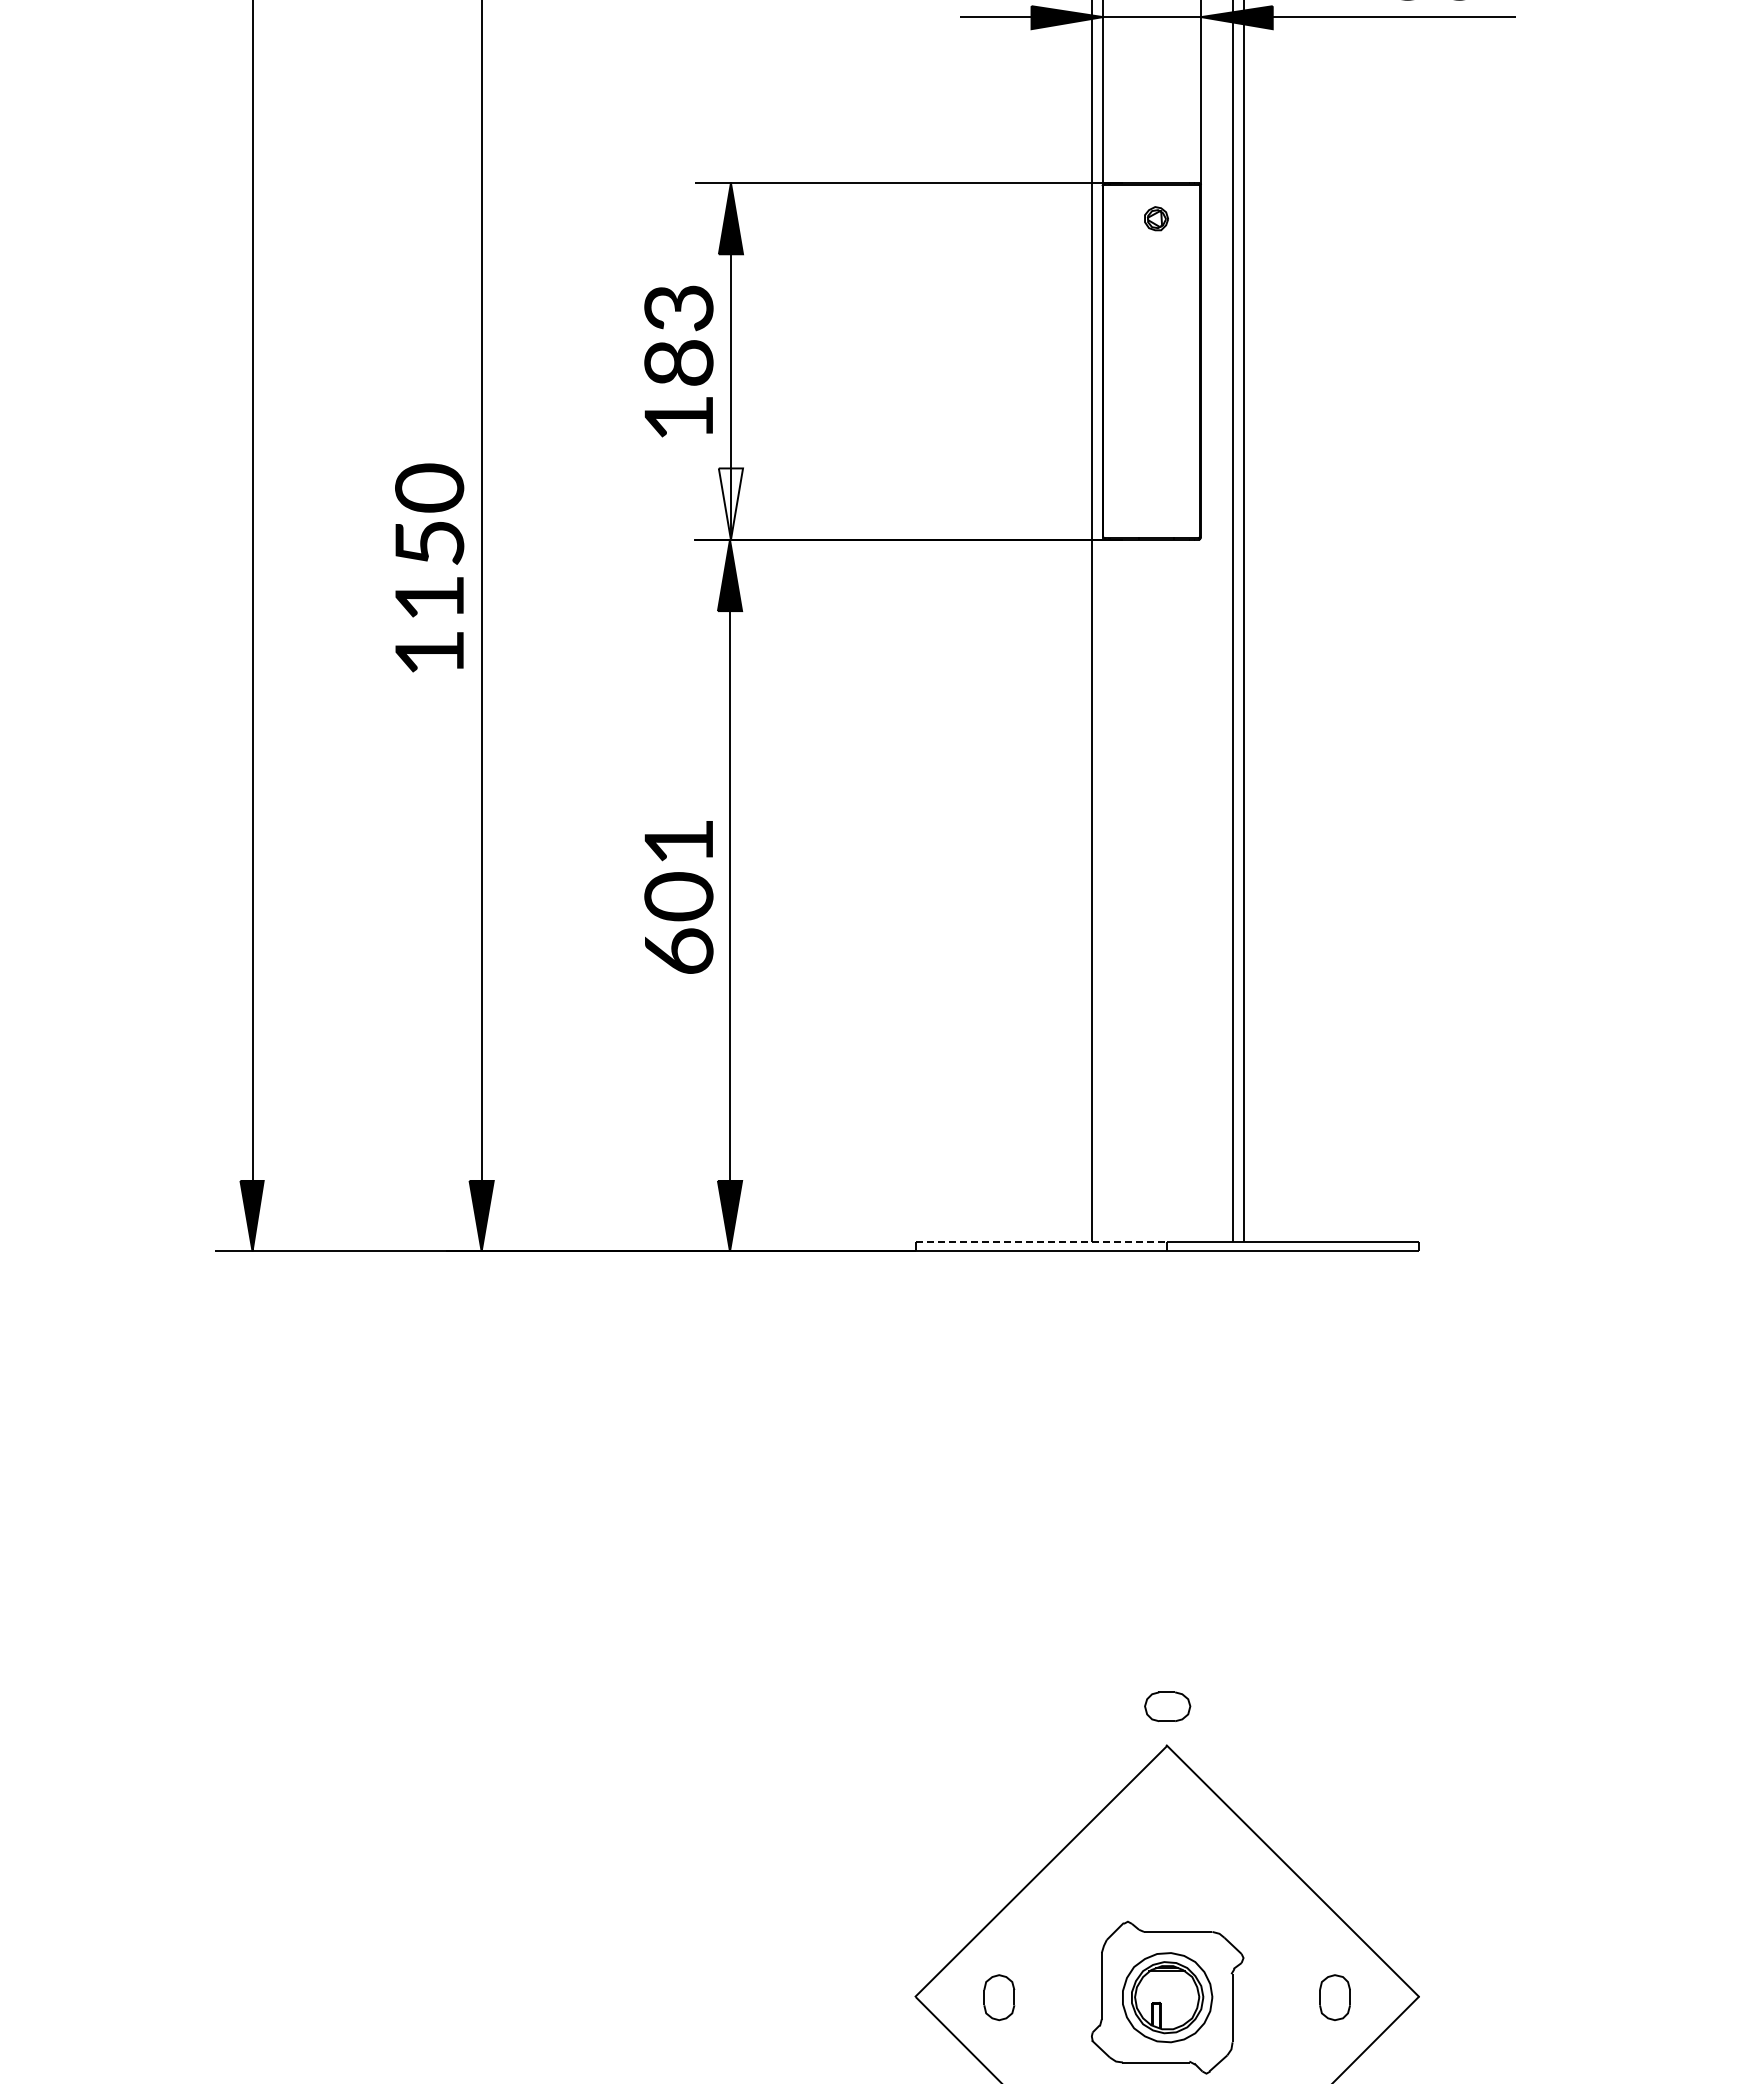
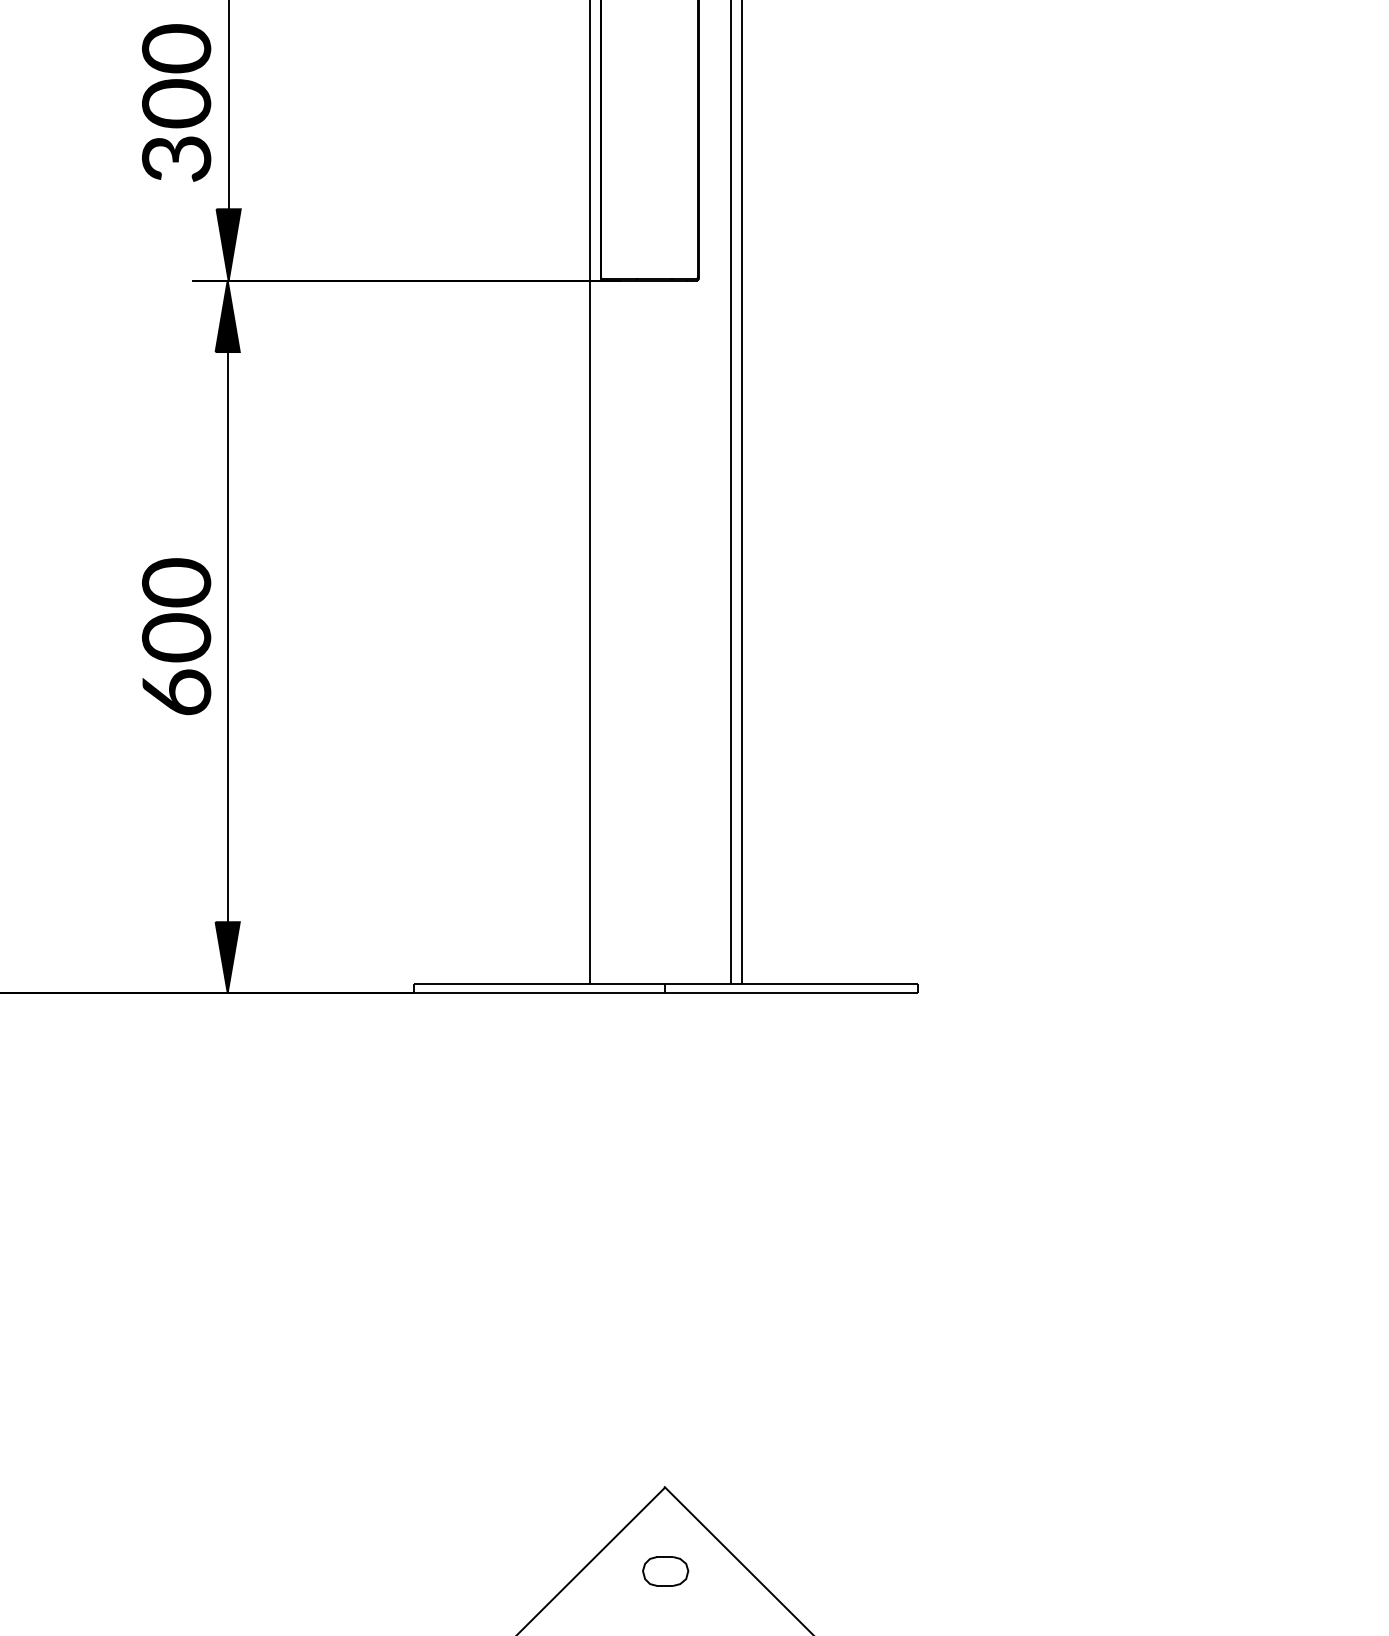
text: (678, 362) -> (176, 103), 183 -> 300
fill: (730, 503) -> (228, 244), added
text: (678, 841) -> (176, 582), 601 -> 600
line: (1041, 1242) -> (539, 983), dashed -> solid
part: (1167, 1706) -> (665, 1571), moved

